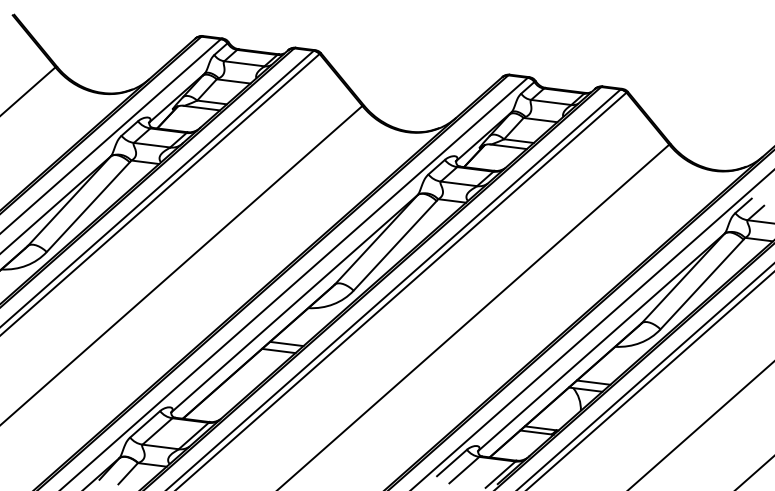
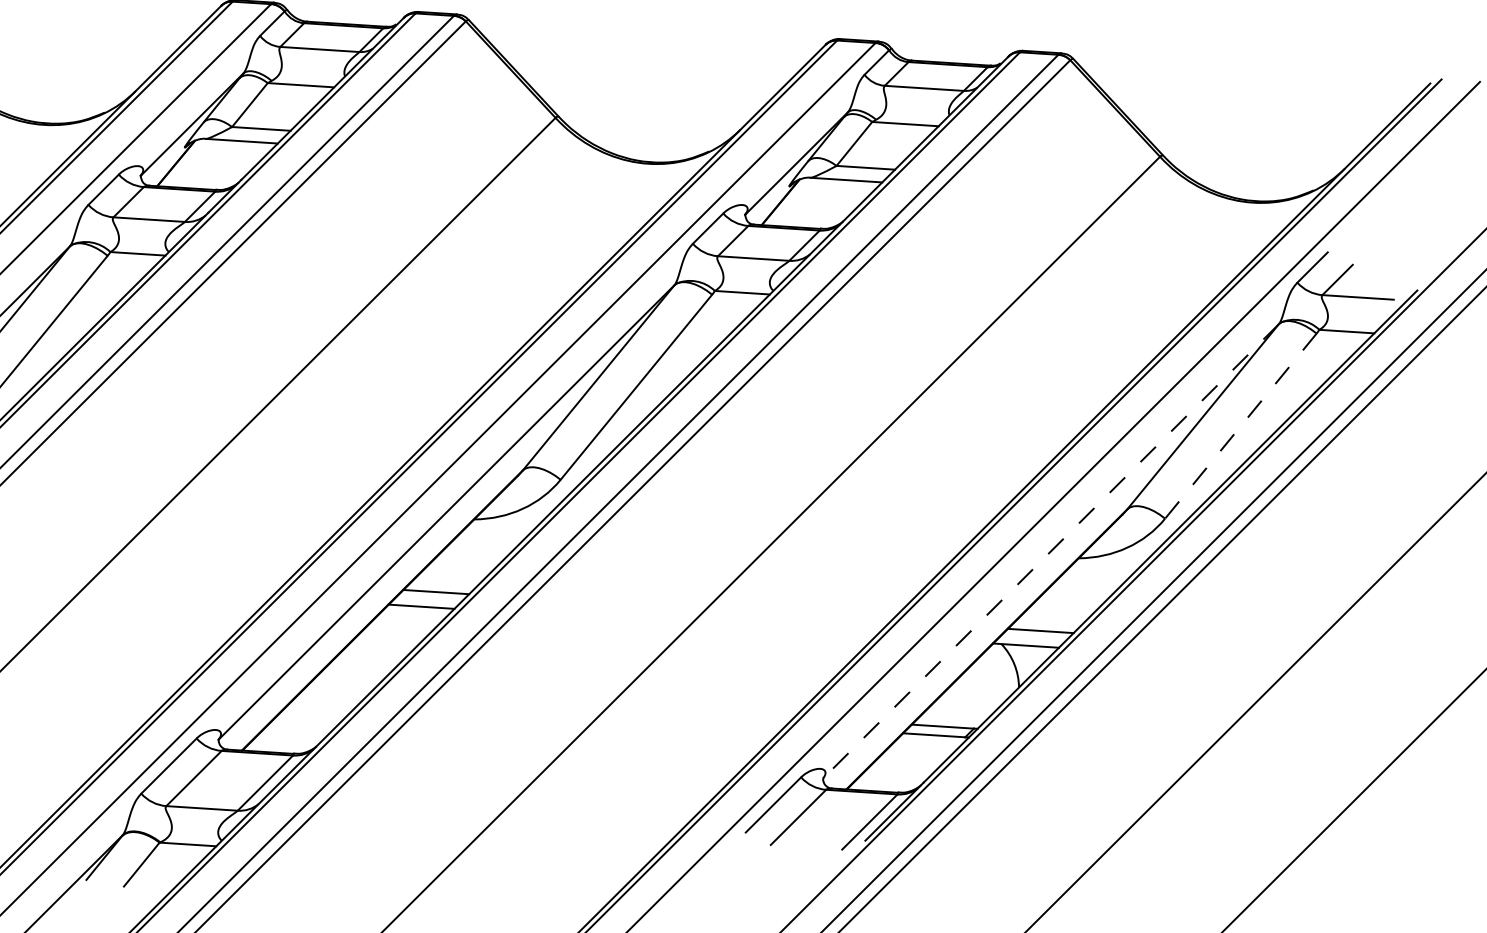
line: (701, 284) -> (1239, 426), solid -> dashed
line: (600, 342) -> (1049, 551), solid -> dashed

